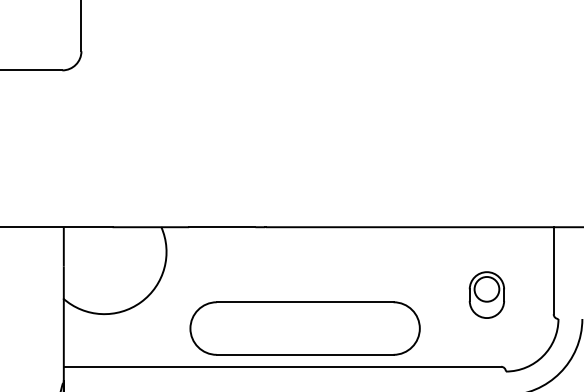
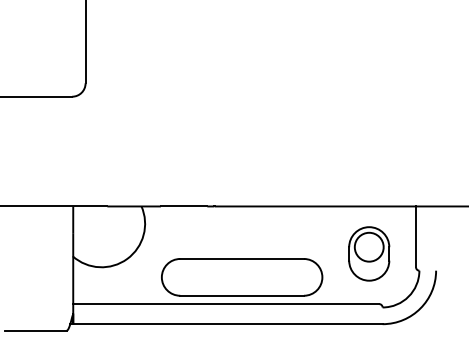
part: (487, 294) -> (369, 253), size x1.67

